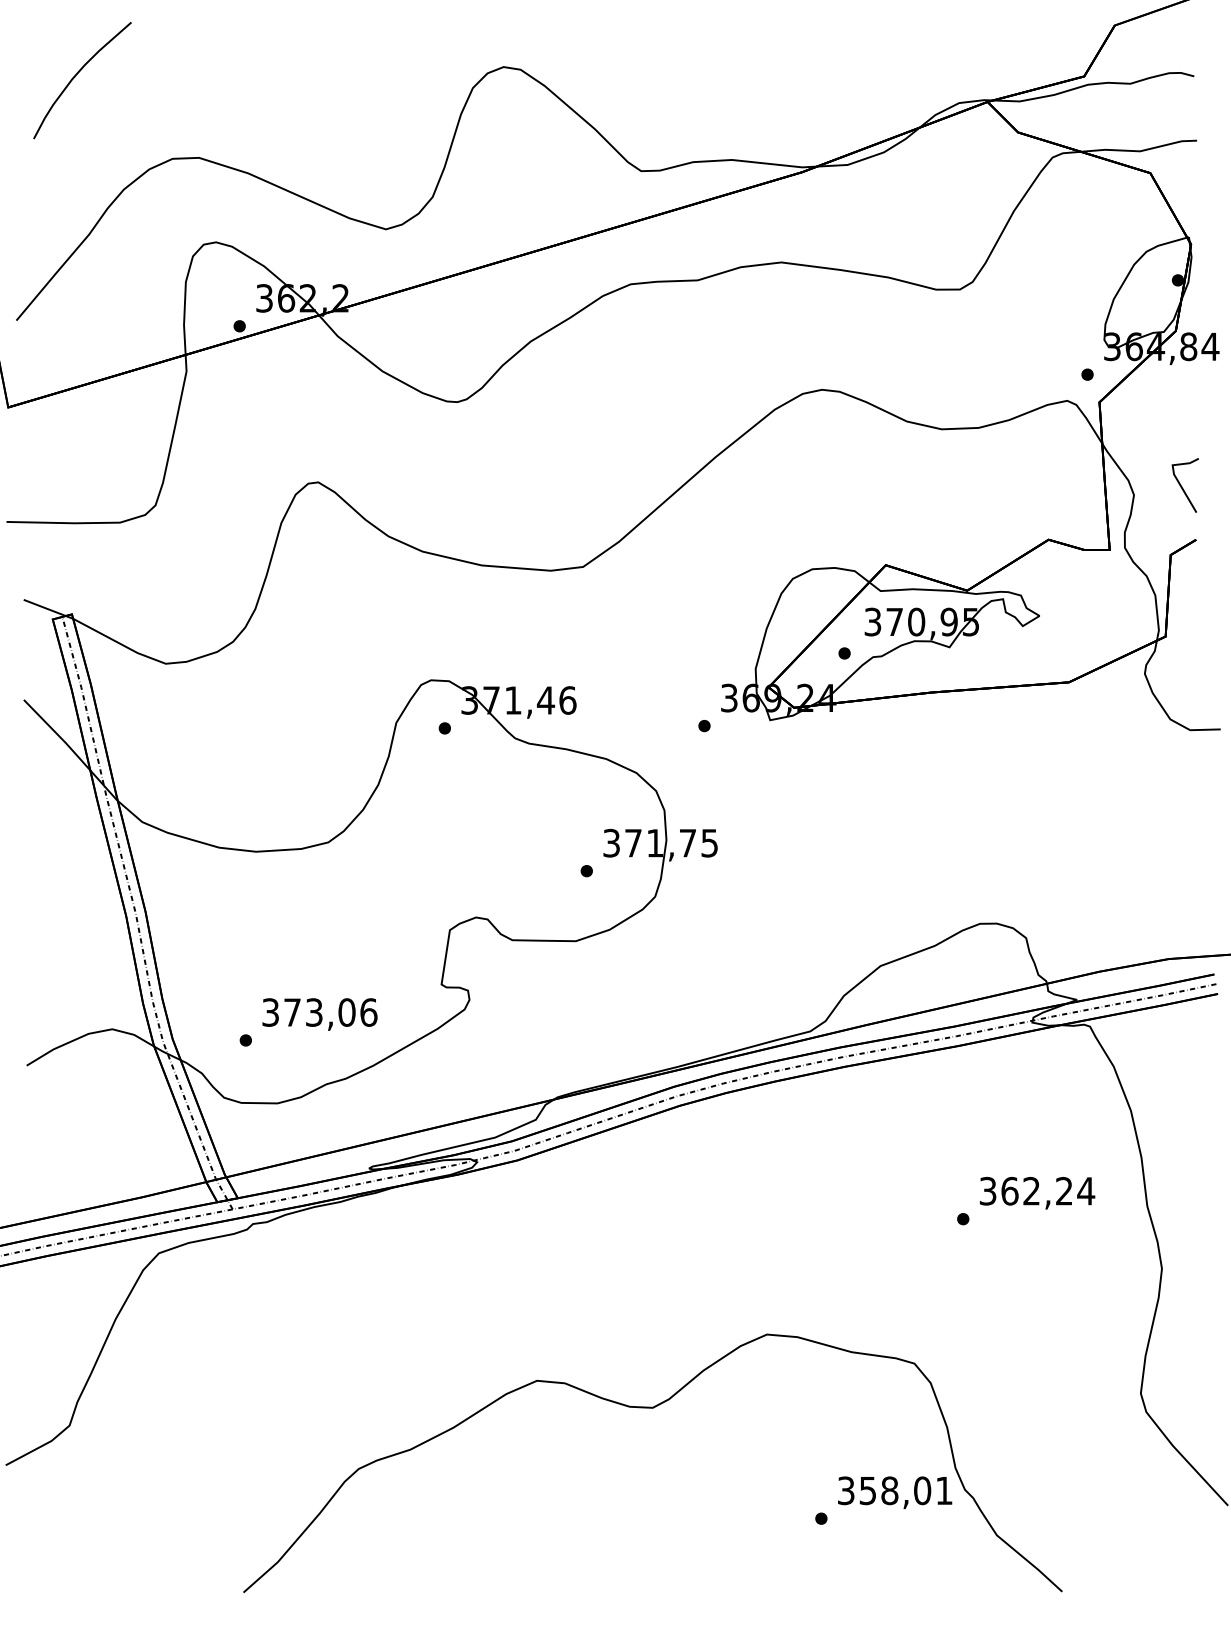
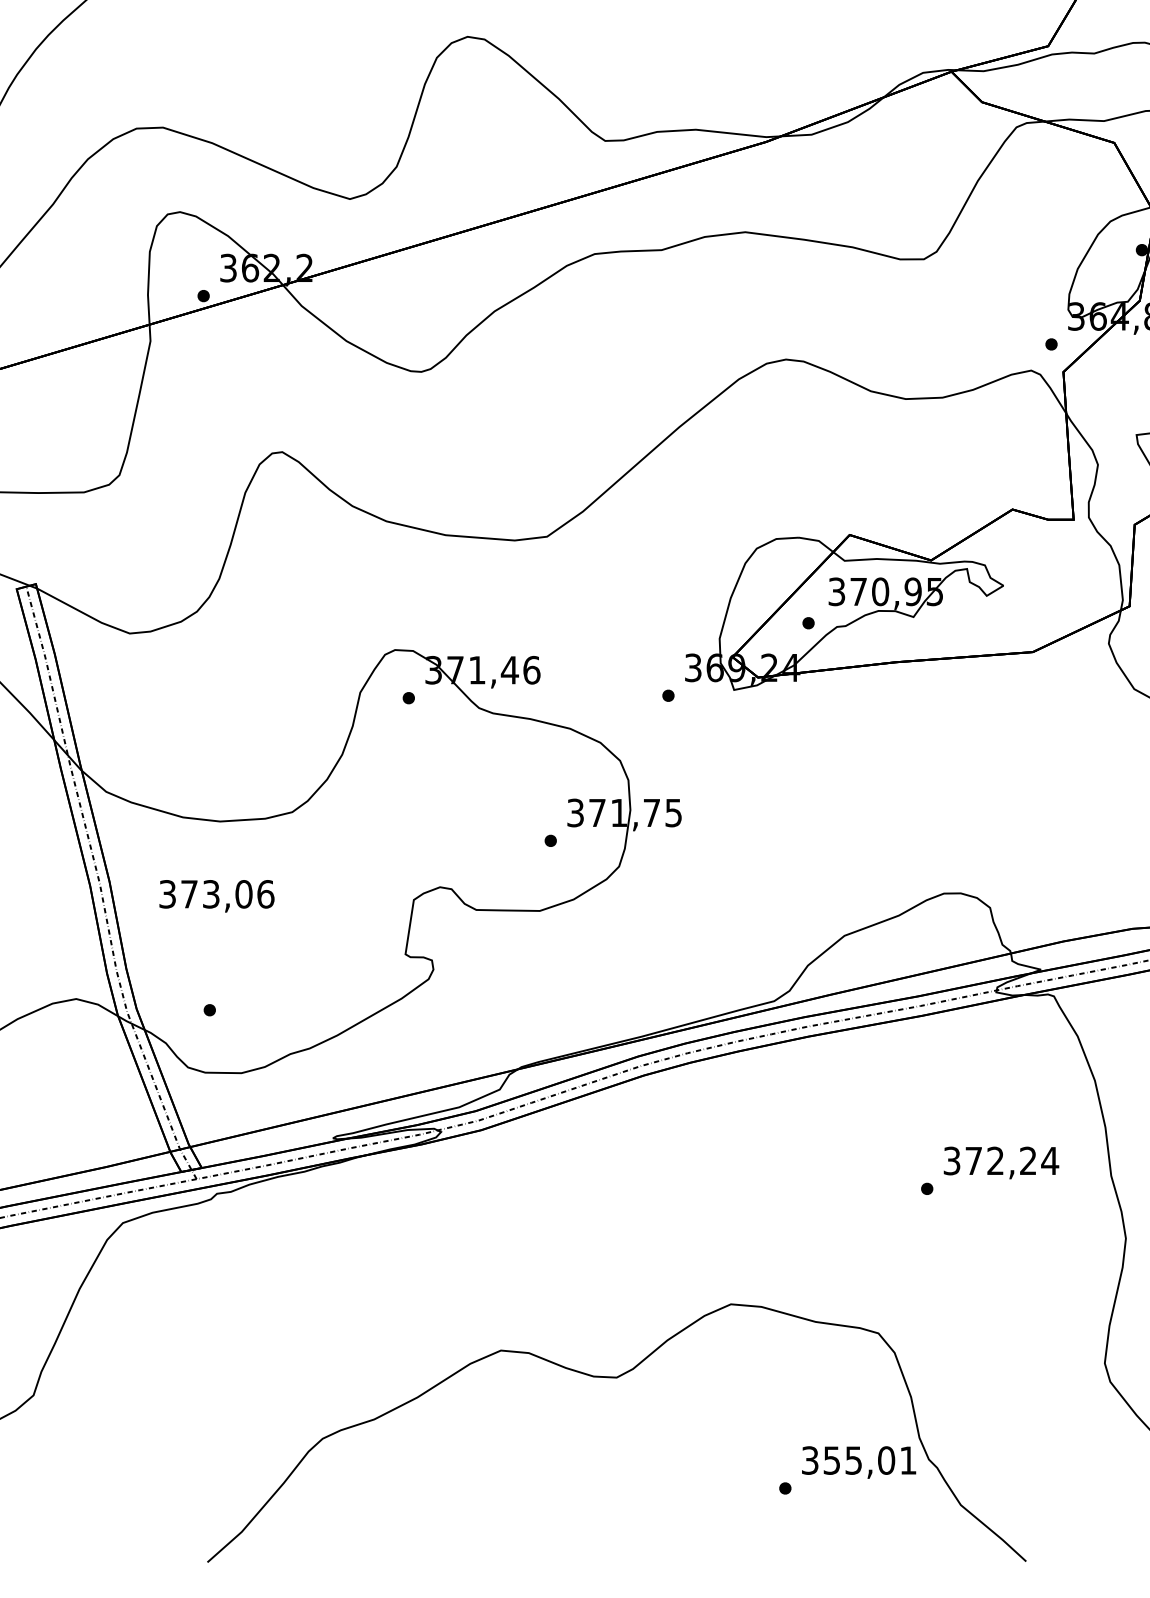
text: (319, 1014) -> (216, 896), moved
text: (1009, 1190) -> (973, 1160), 362,24 -> 372,24
text: (889, 1490) -> (853, 1460), 358,01 -> 355,01

